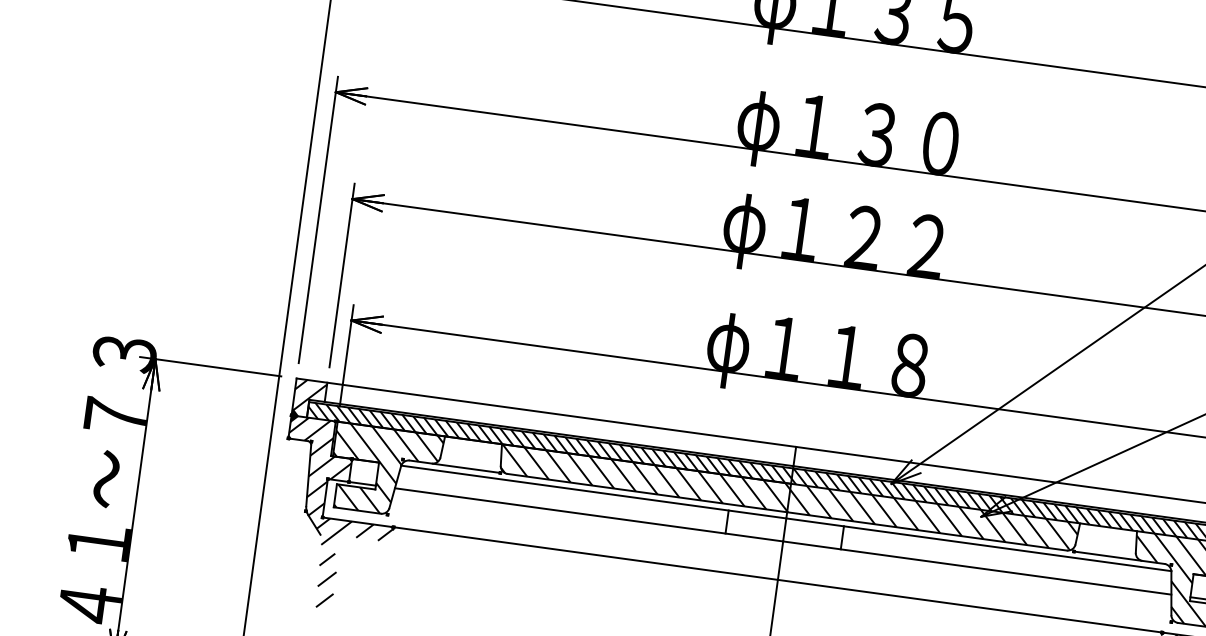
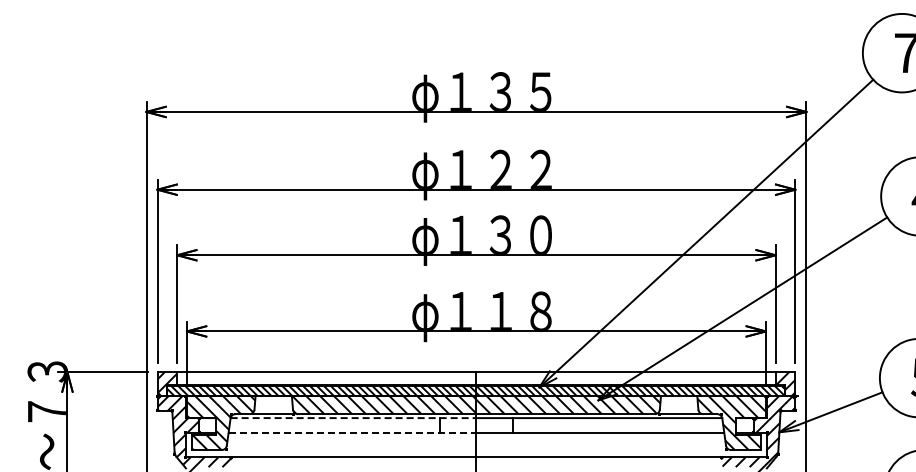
text: (908, 136) -> (520, 168), φ１３０ -> φ１２２
text: (894, 240) -> (520, 234), φ１２２ -> φ１３０
line: (593, 492) -> (353, 418), solid -> dashed
line: (589, 514) -> (352, 432), solid -> dashed

